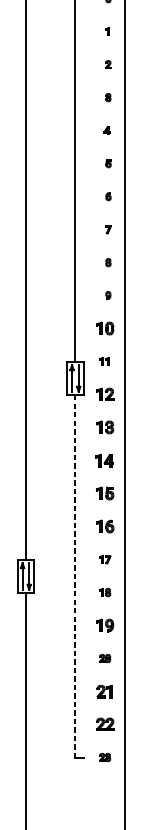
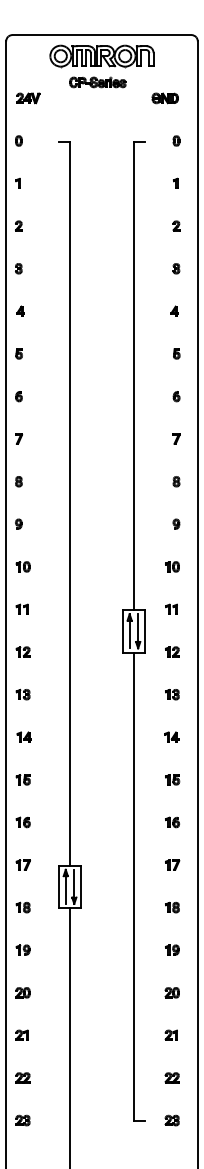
part: (105, 328) -> (172, 566), size x0.62
part: (105, 394) -> (172, 651), size x0.62
part: (105, 427) -> (172, 694), size x0.62
part: (104, 459) -> (171, 736), size x0.62
part: (105, 493) -> (172, 779), size x0.62
part: (105, 526) -> (172, 822), size x0.62
line: (75, 576) -> (133, 887), dashed -> solid
part: (105, 624) -> (172, 949), size x0.62
part: (103, 690) -> (170, 1034), size x0.62
part: (104, 724) -> (171, 1077), size x0.62

